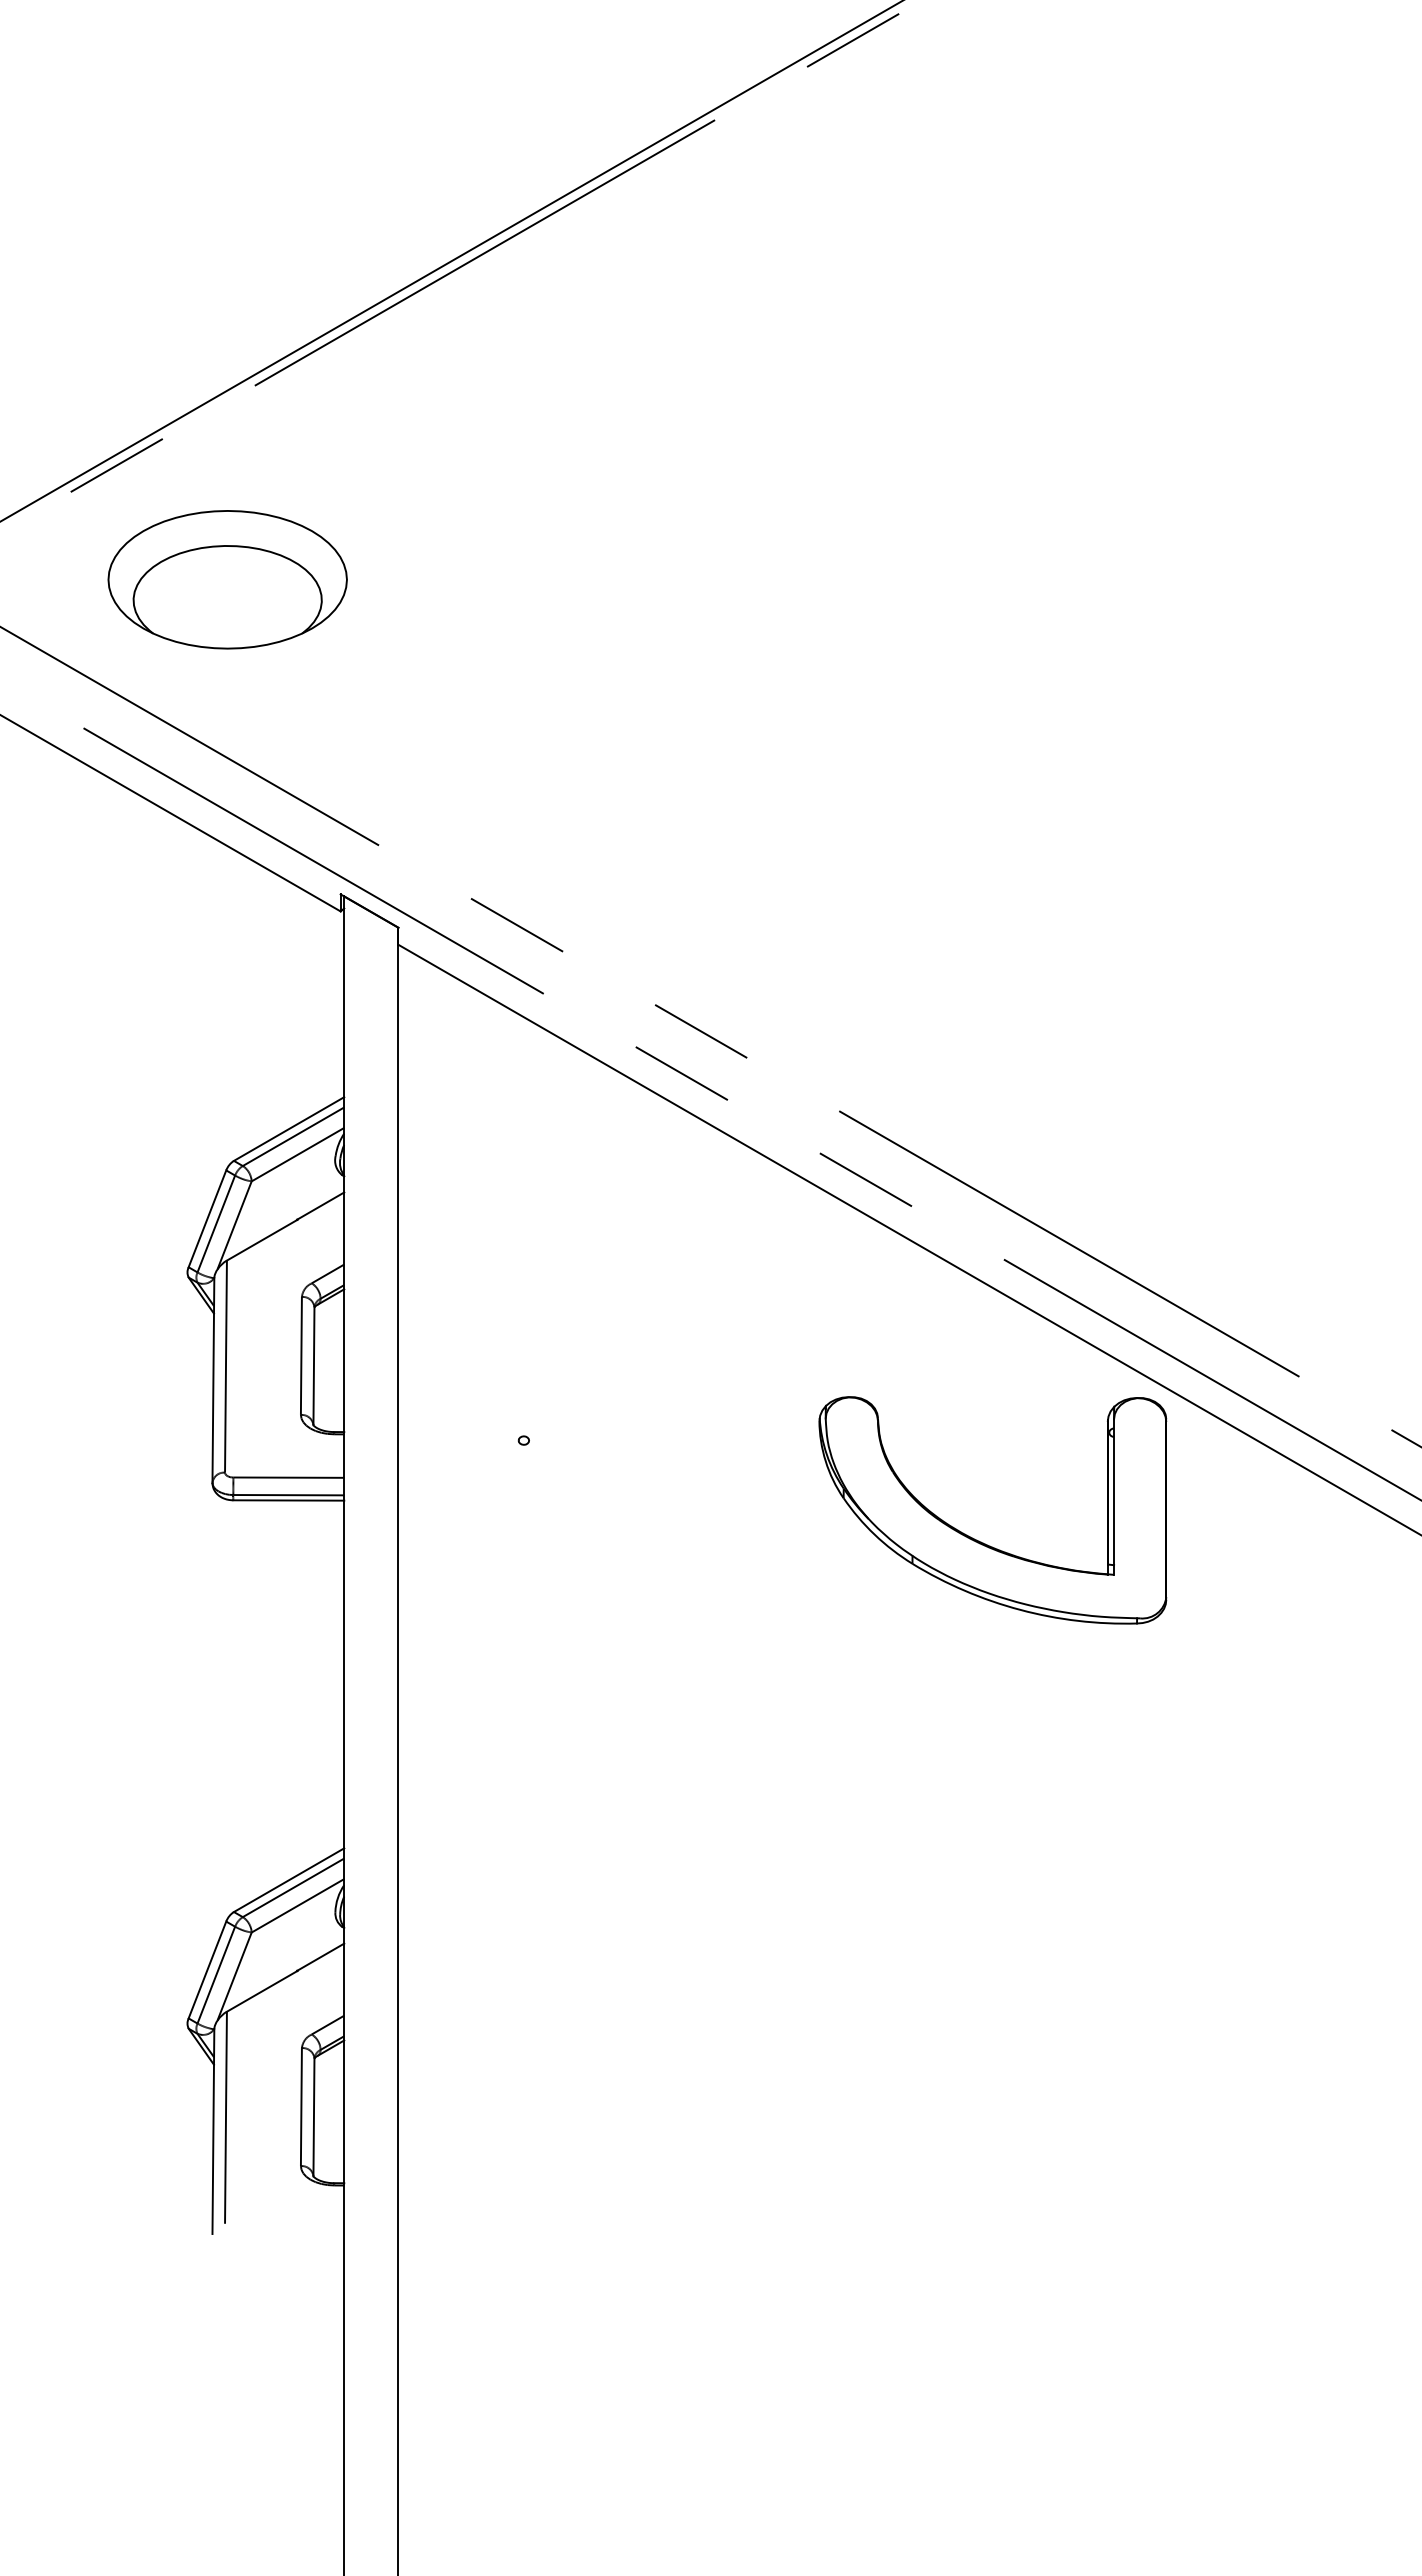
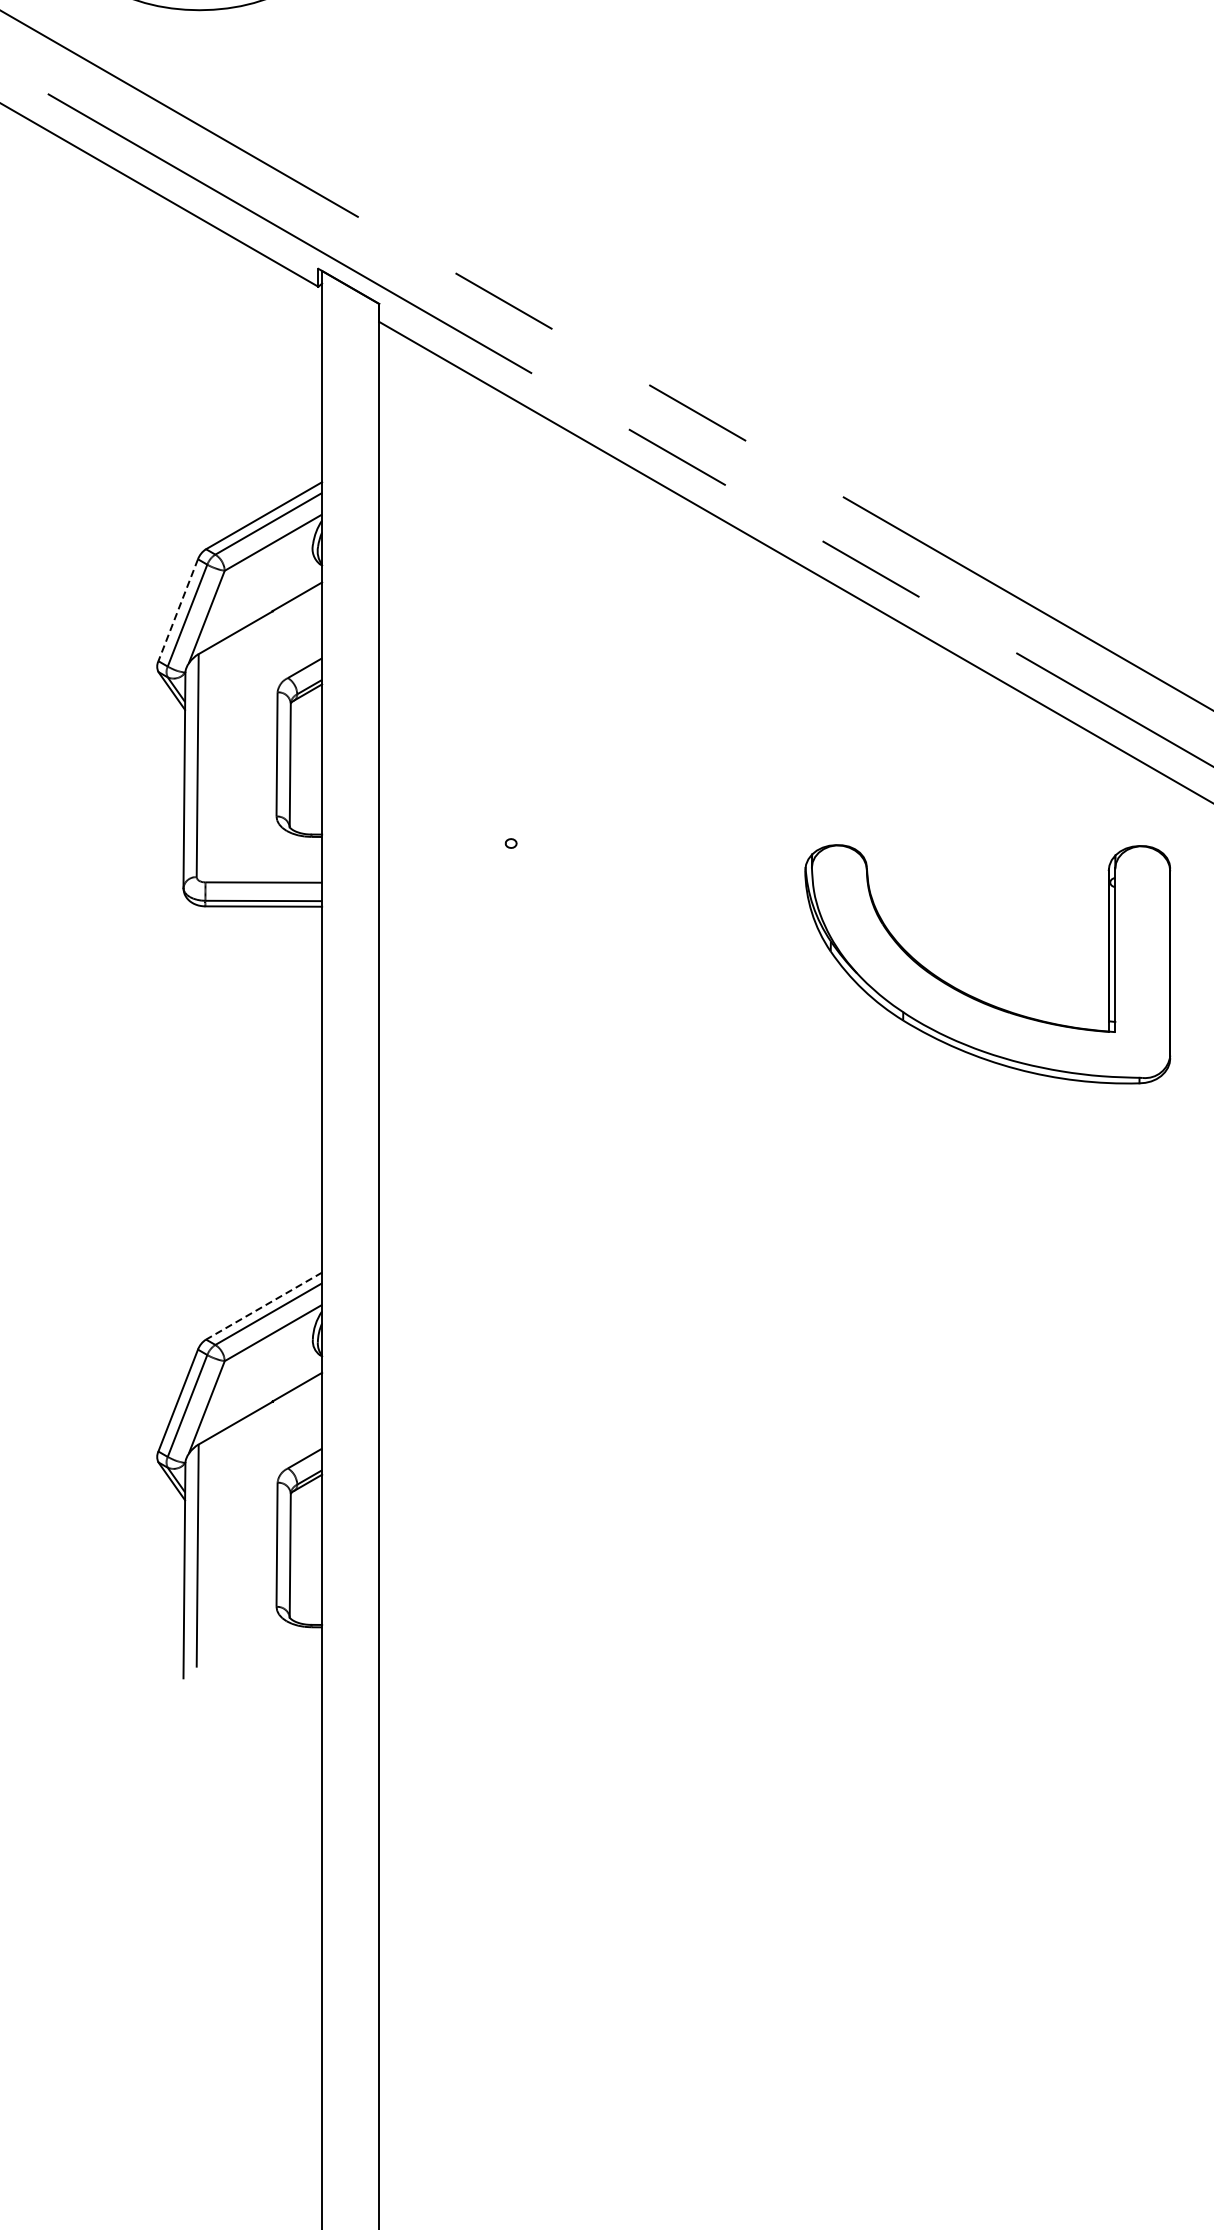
line: (207, 1218) -> (178, 609), solid -> dashed
part: (979, 1540) -> (973, 996), moved
line: (289, 1880) -> (264, 1306), solid -> dashed

